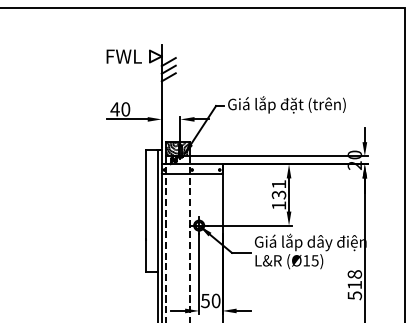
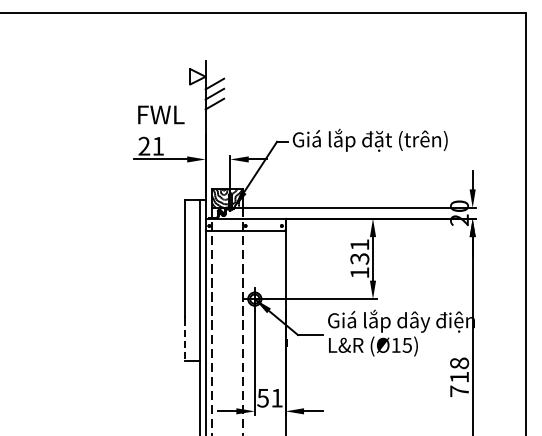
text: (124, 56) -> (161, 114), moved
text: (120, 108) -> (151, 145), 40 -> 21
line: (146, 256) -> (185, 339), solid -> dashed
text: (354, 295) -> (459, 391), 518 -> 718
text: (215, 300) -> (276, 397), 50 -> 51

